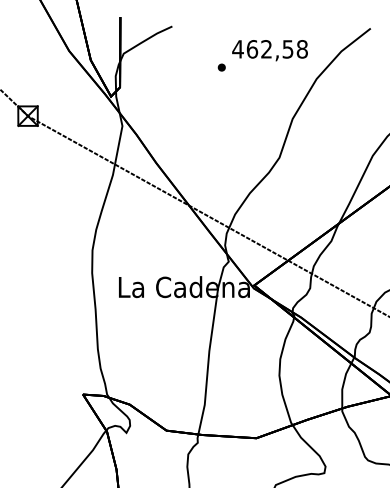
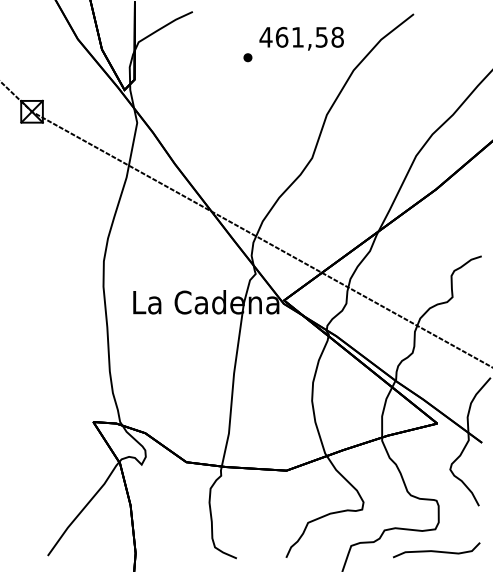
text: (266, 48) -> (297, 36), 462,58 -> 461,58

